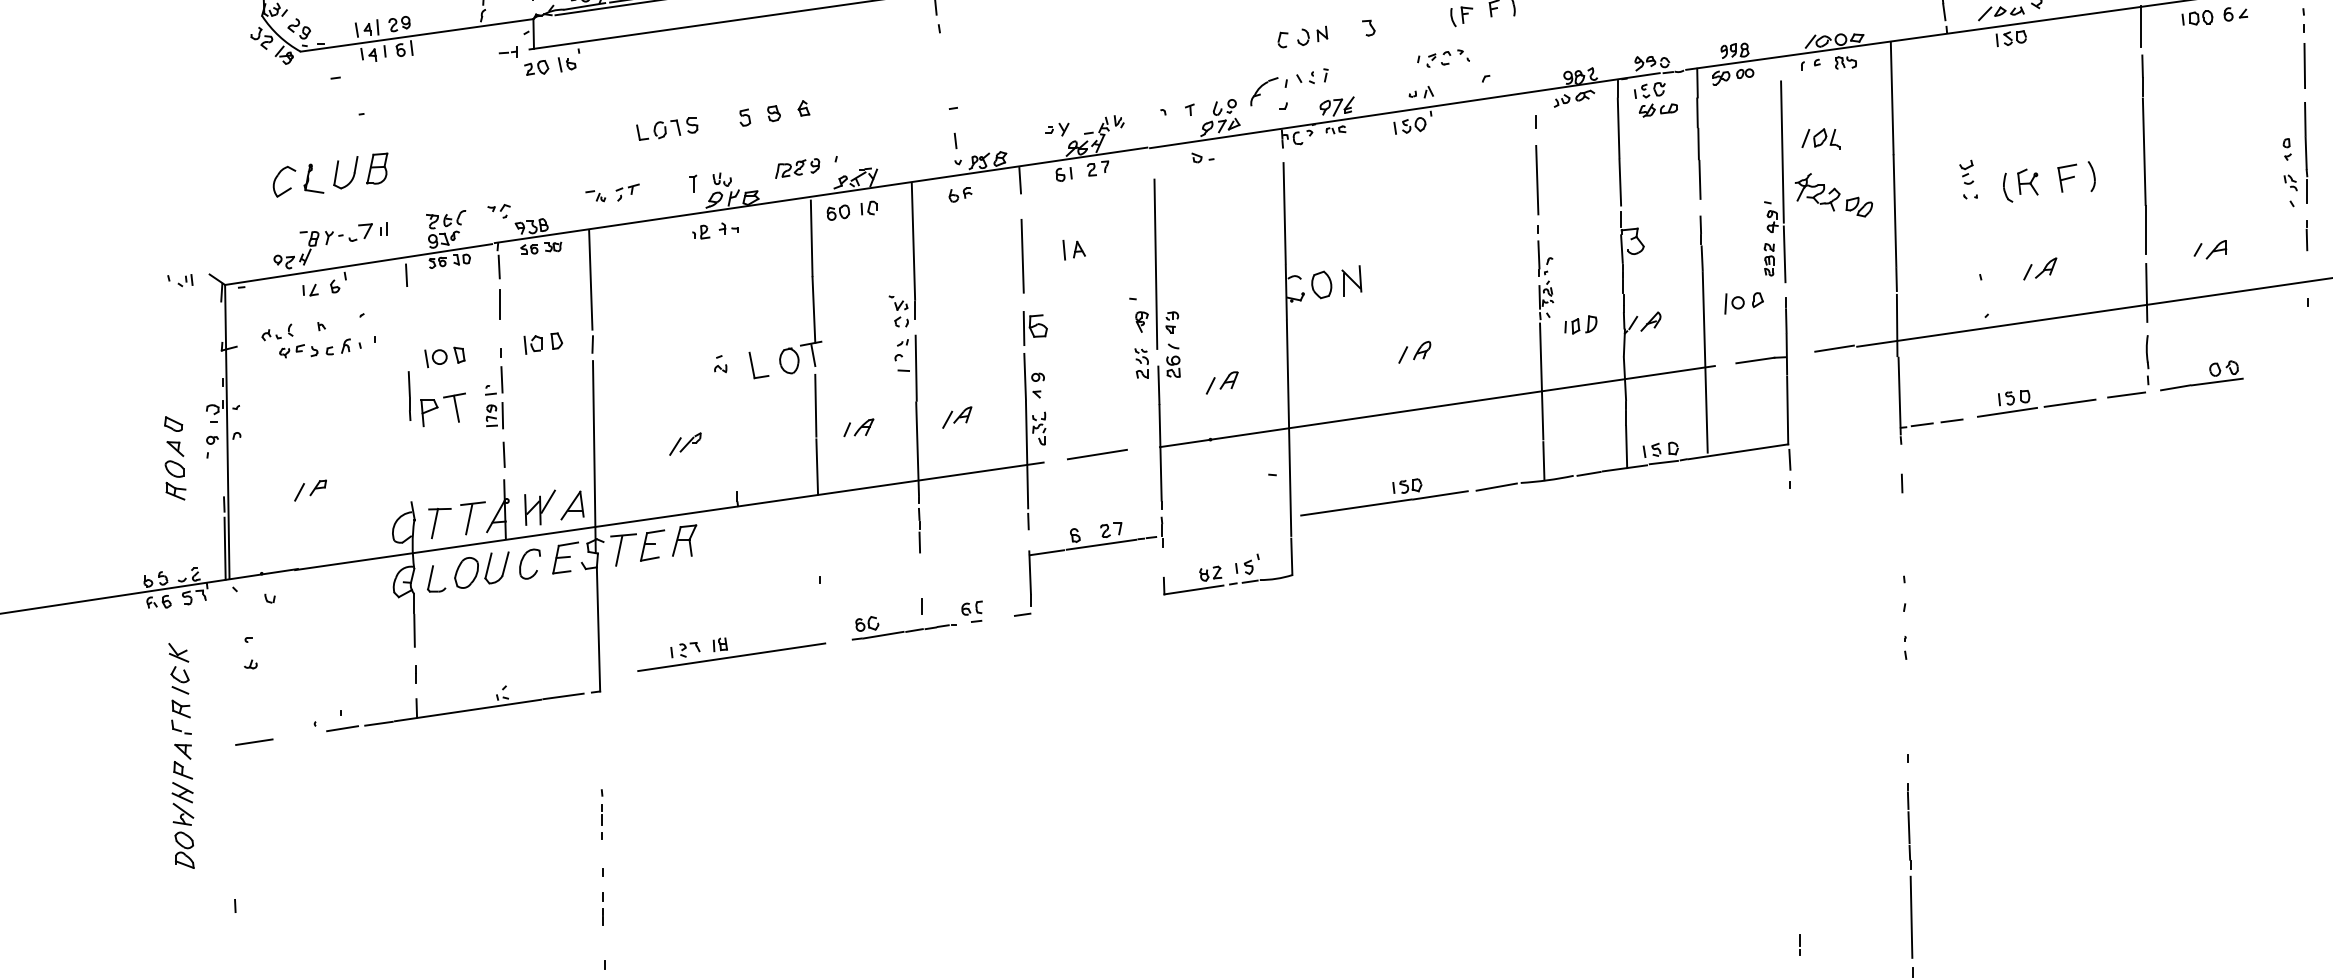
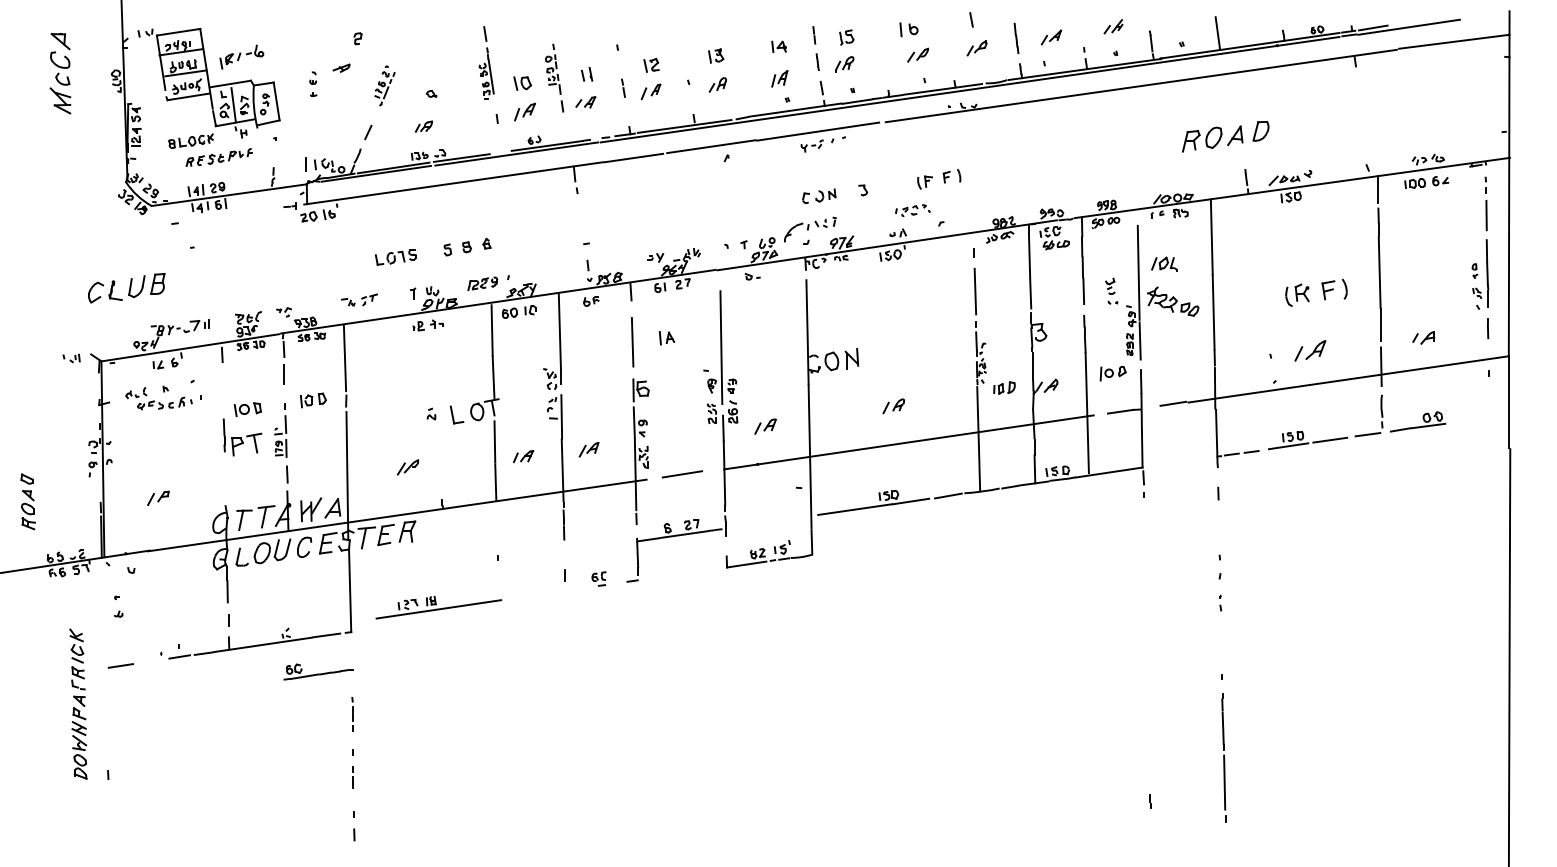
part: (330, 175) -> (126, 288), moved
part: (1968, 178) -> (1111, 290), moved
part: (2040, 268) -> (1310, 350), size x1.4
part: (174, 457) -> (27, 501), moved
part: (903, 627) -> (318, 671), moved
part: (181, 755) -> (78, 703), moved

